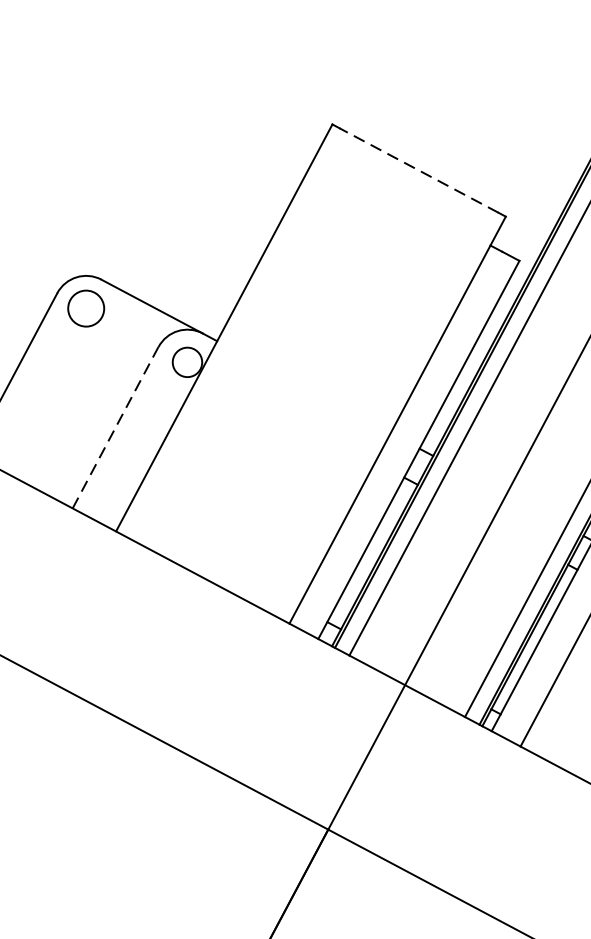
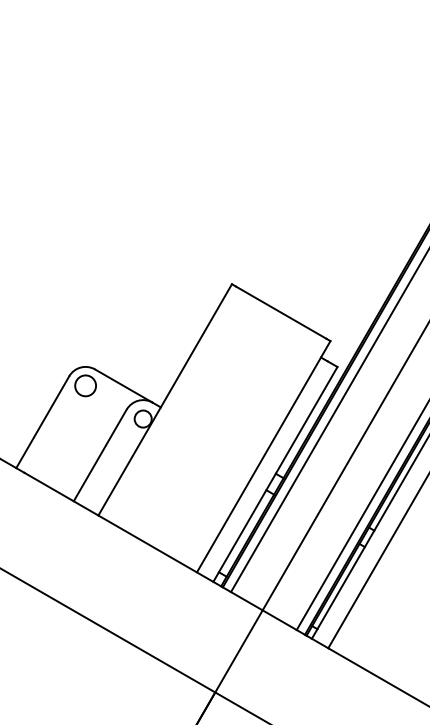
line: (417, 170) -> (280, 312), dashed -> solid
line: (116, 427) -> (100, 455), dashed -> solid

